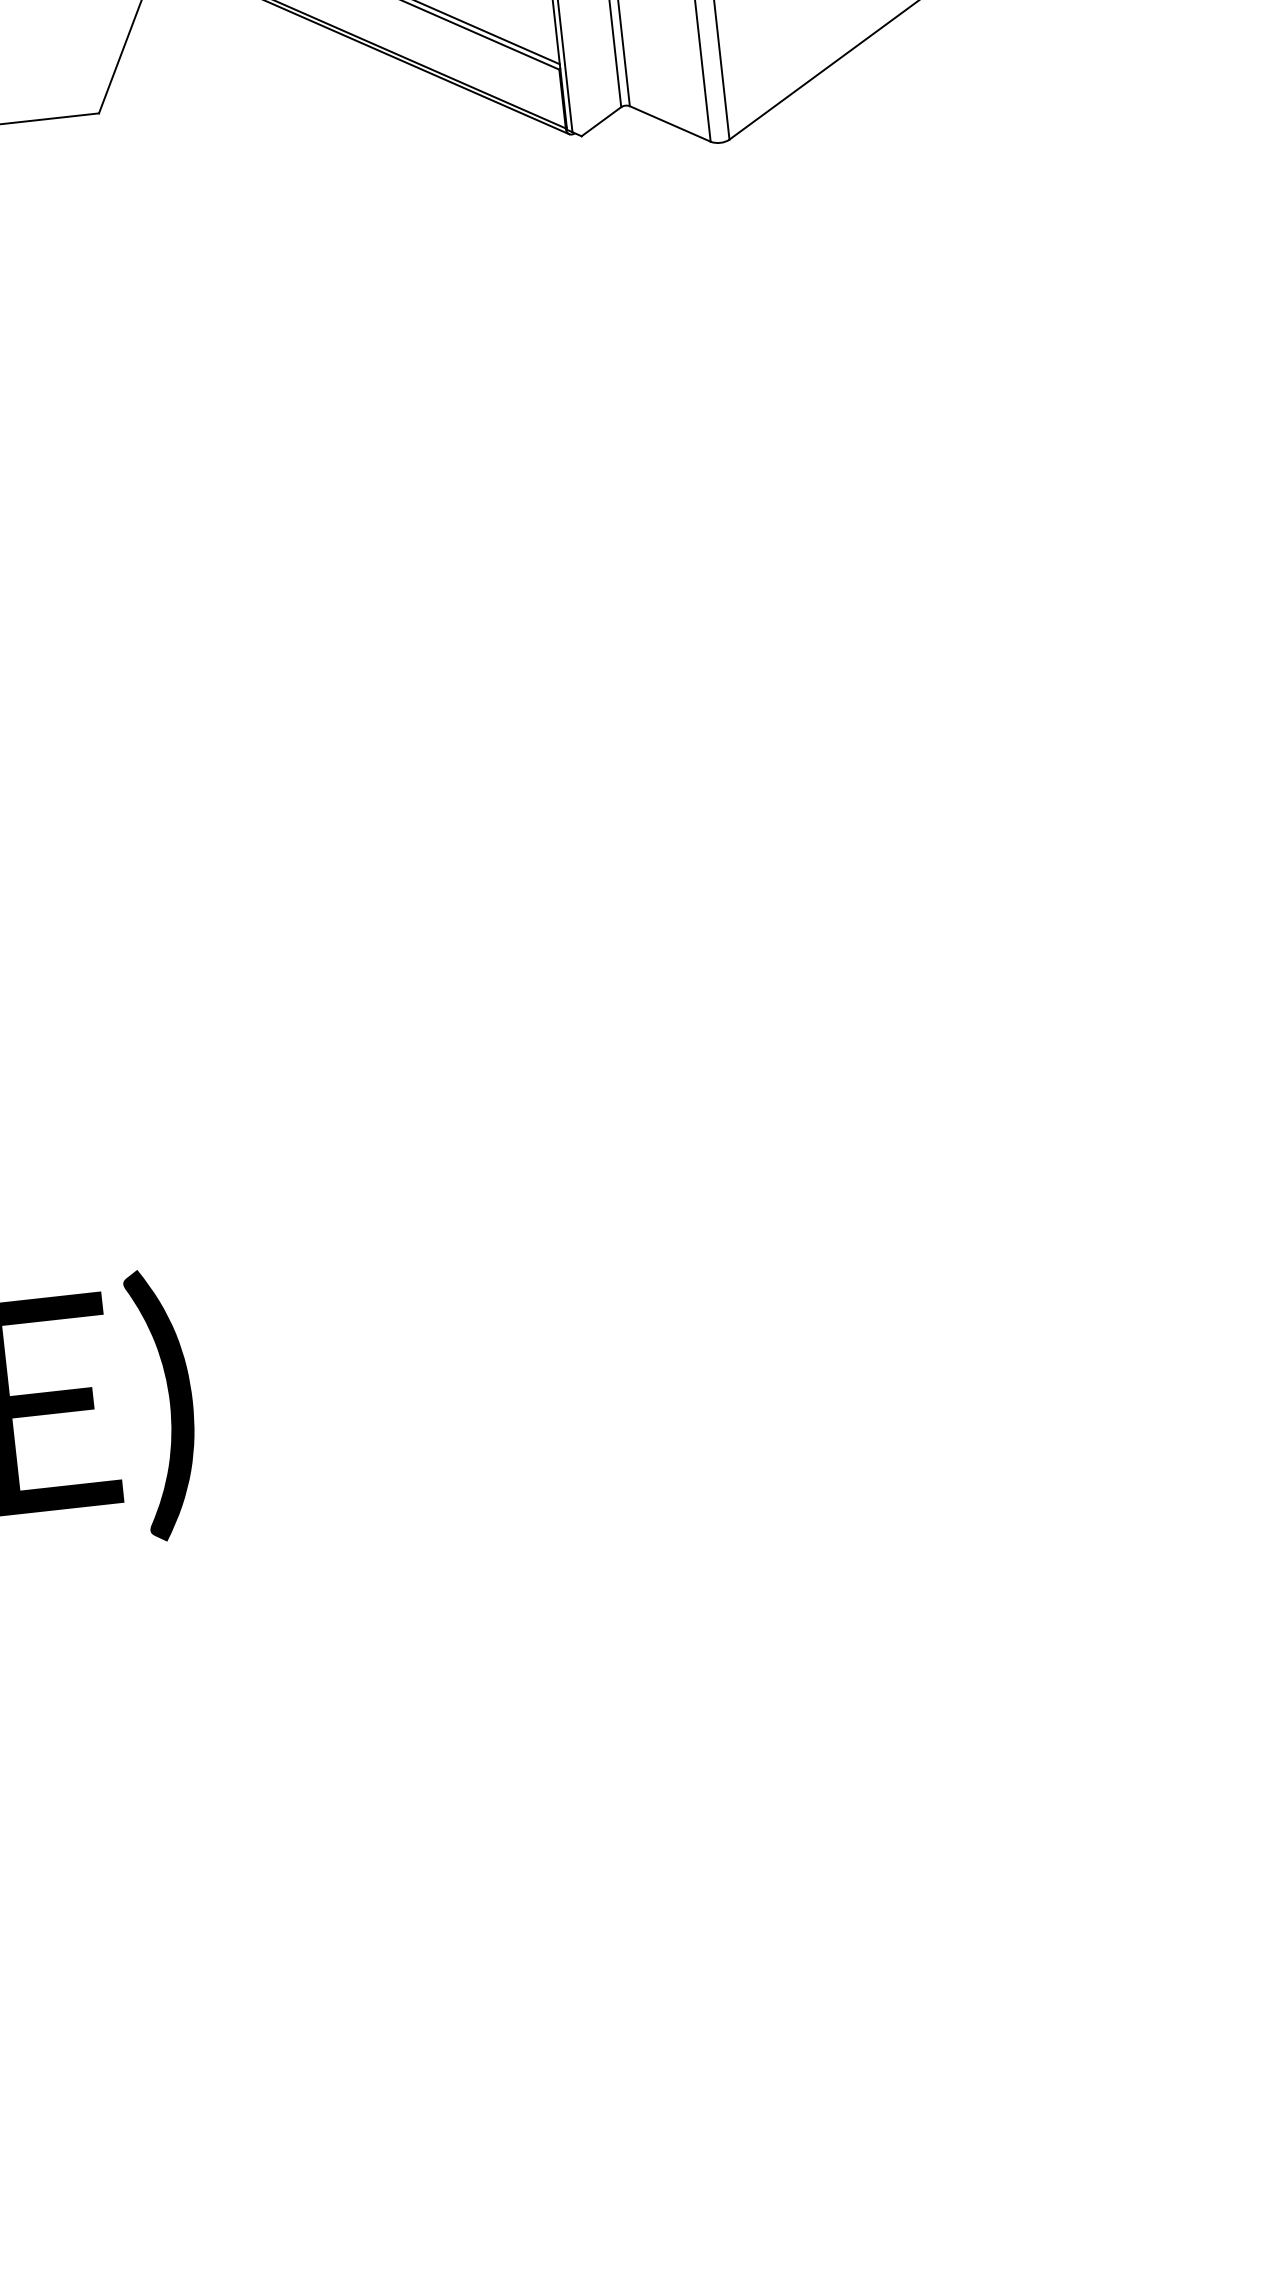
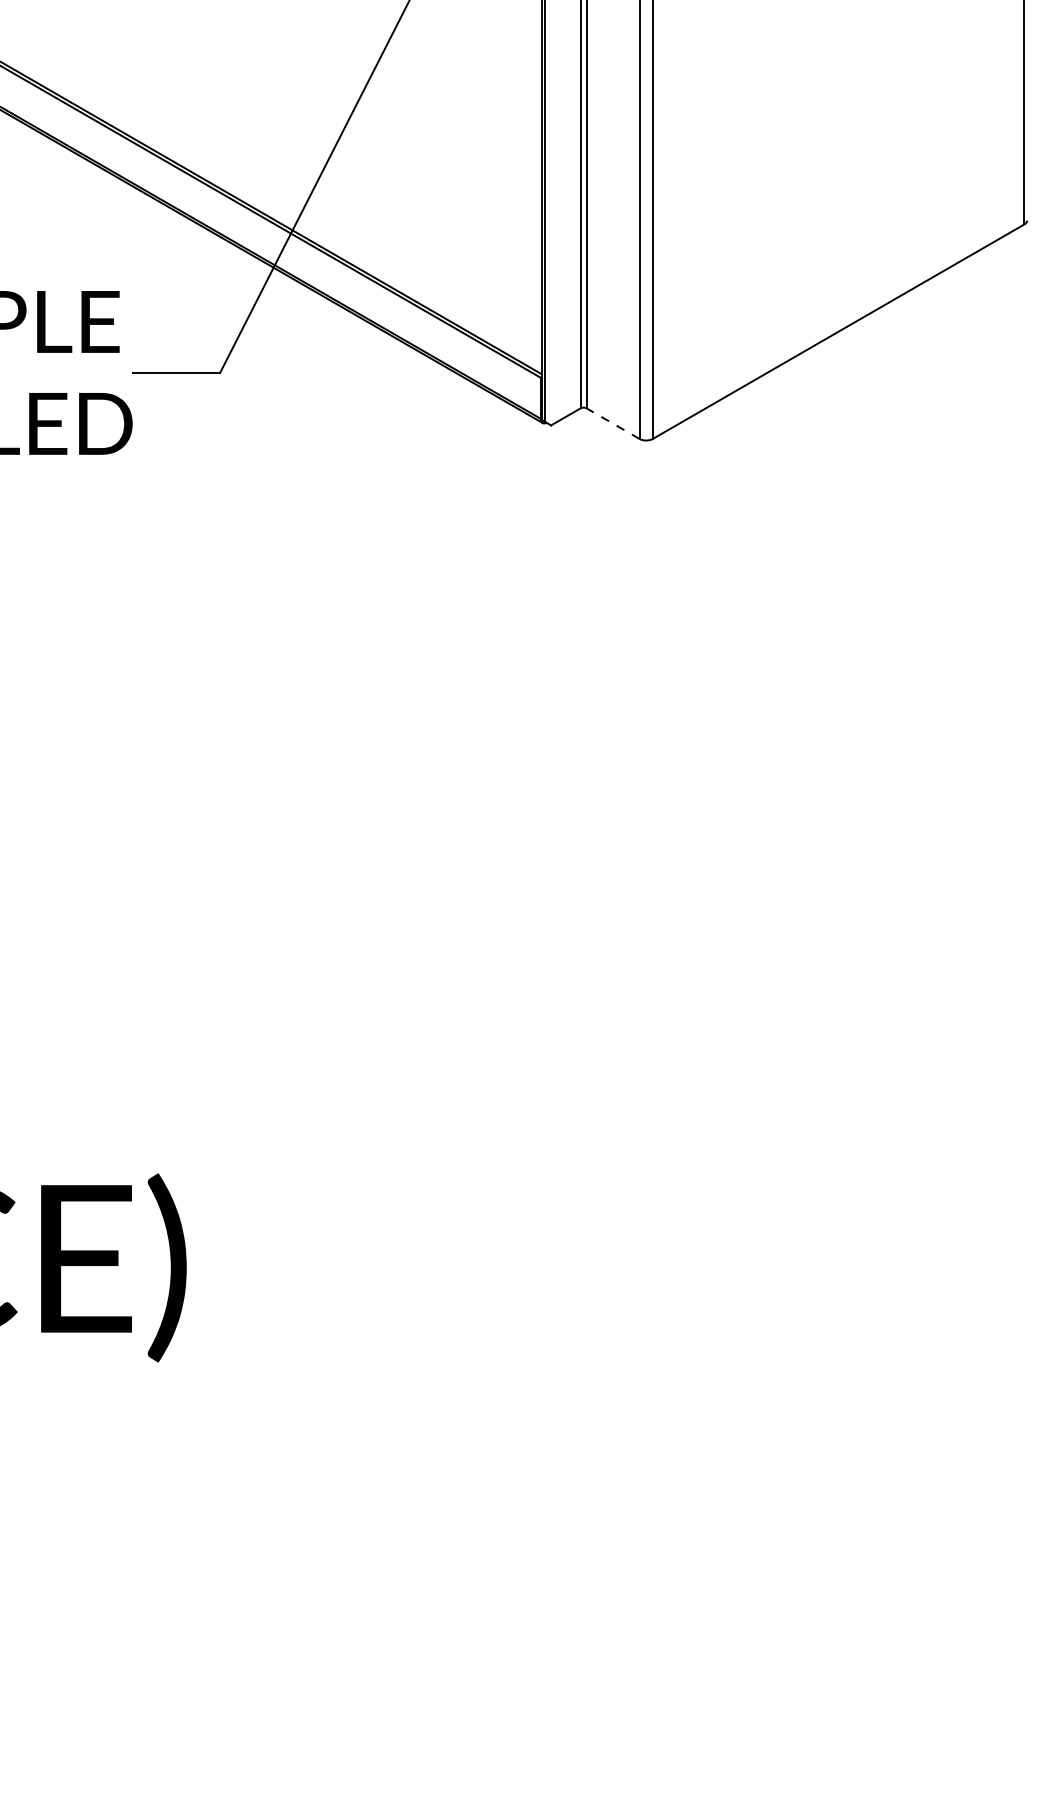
line: (670, 123) -> (613, 423), solid -> dashed

